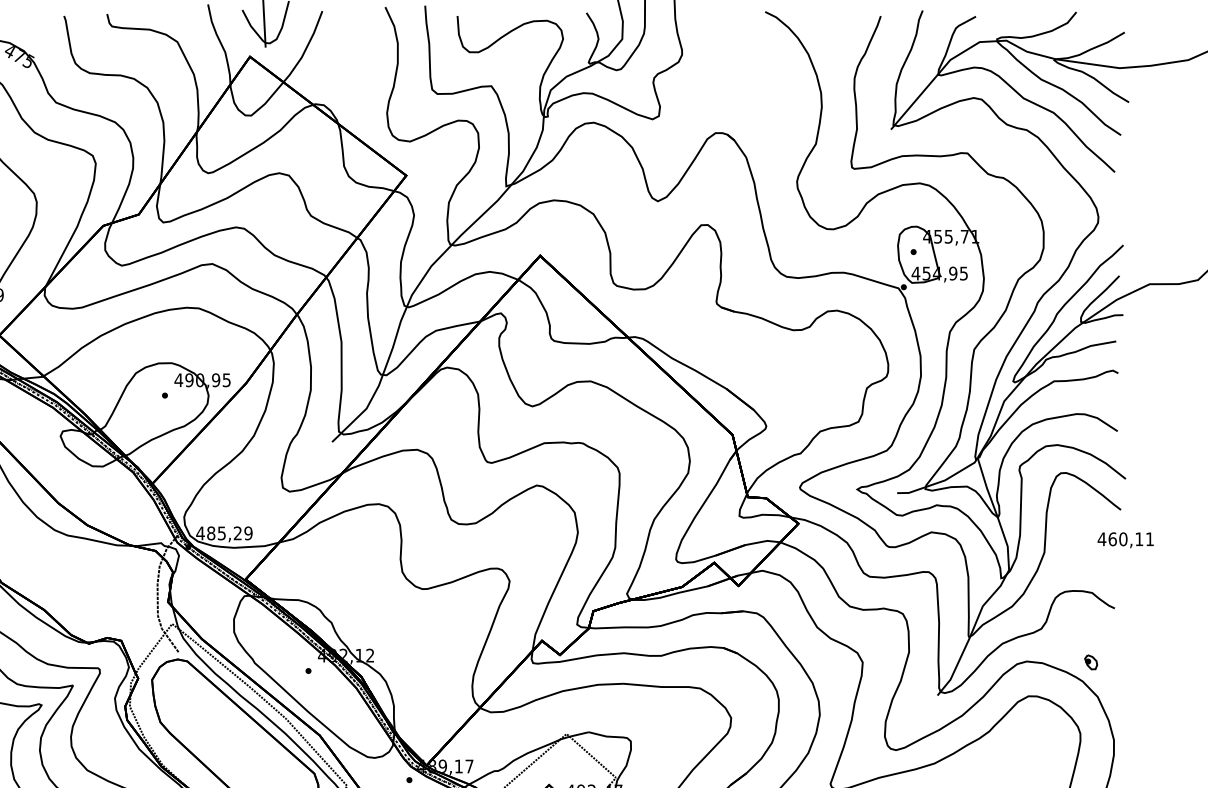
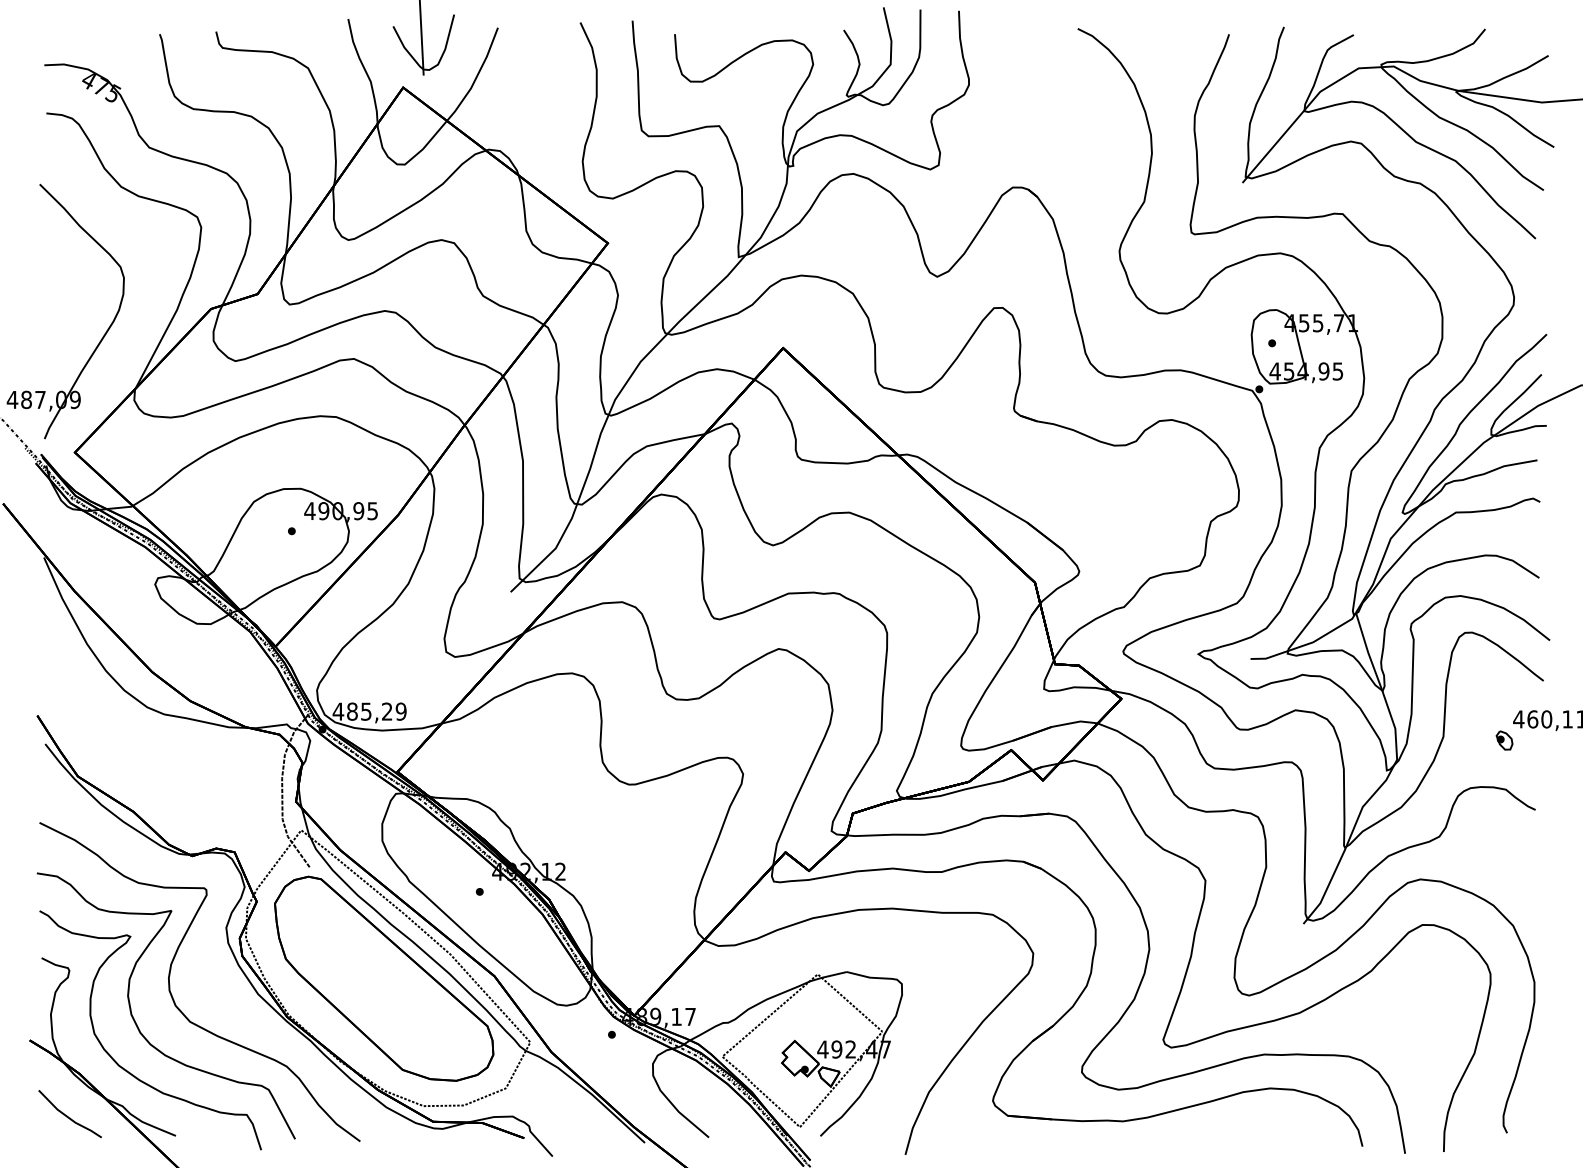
part: (1091, 662) -> (1504, 740), moved

